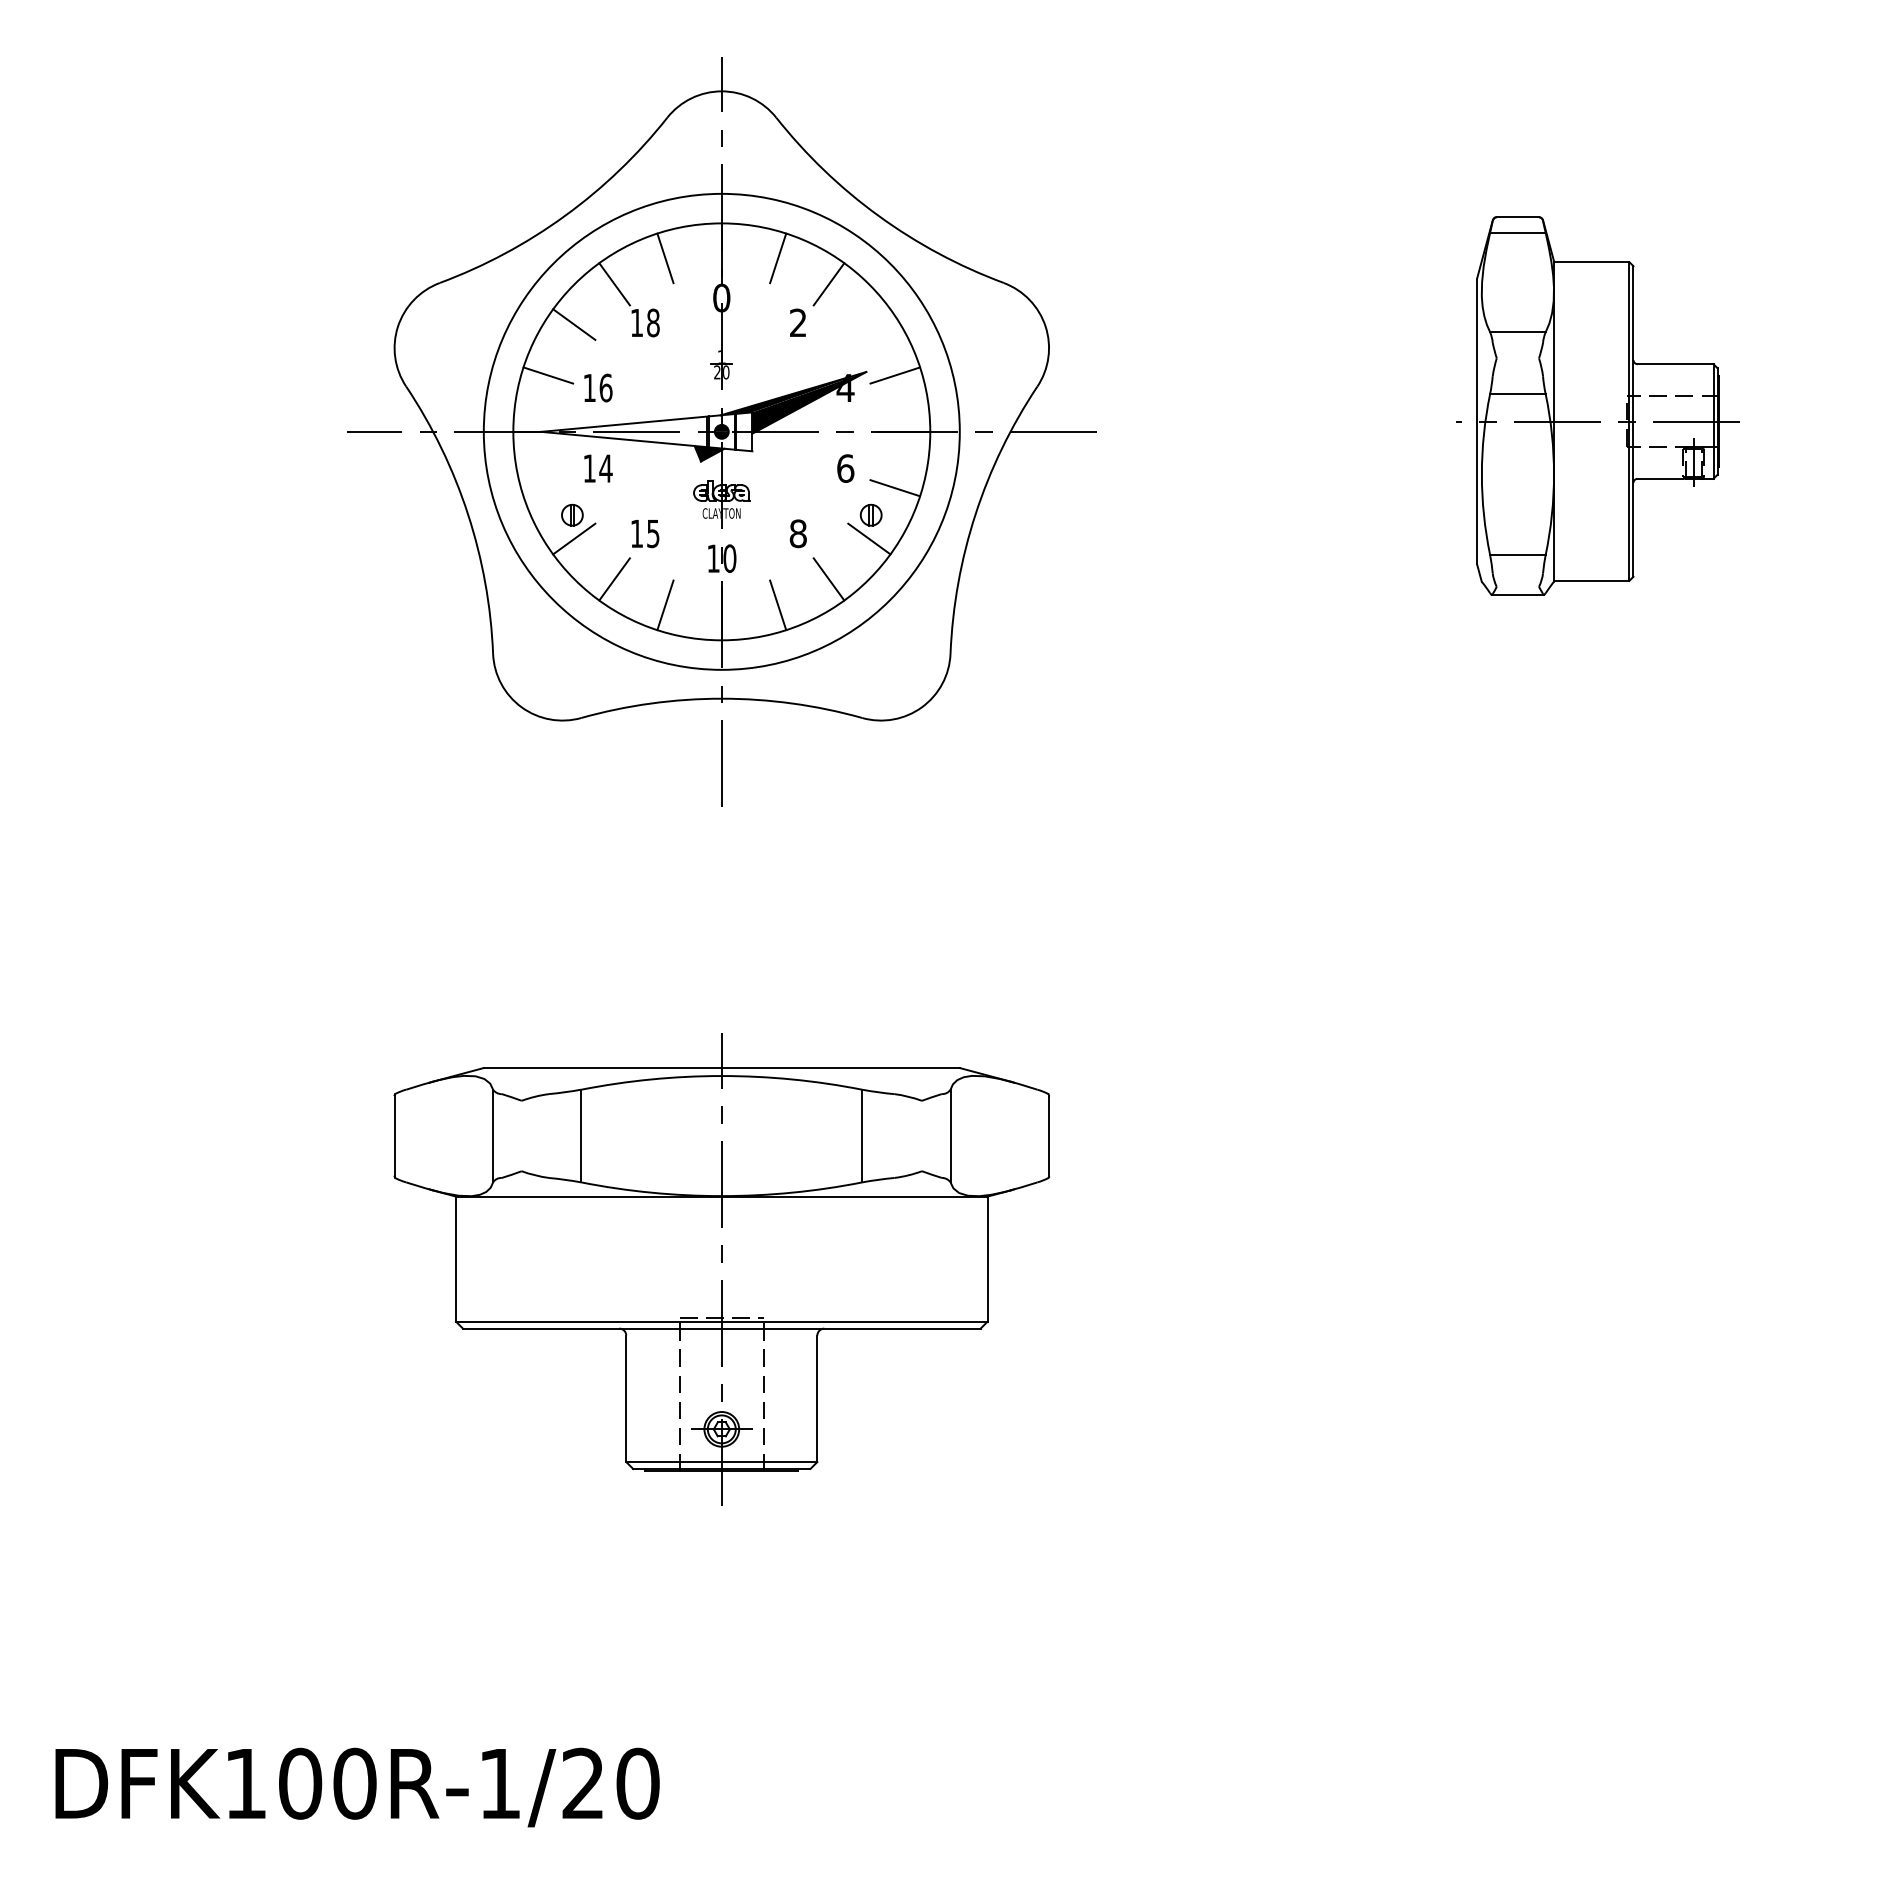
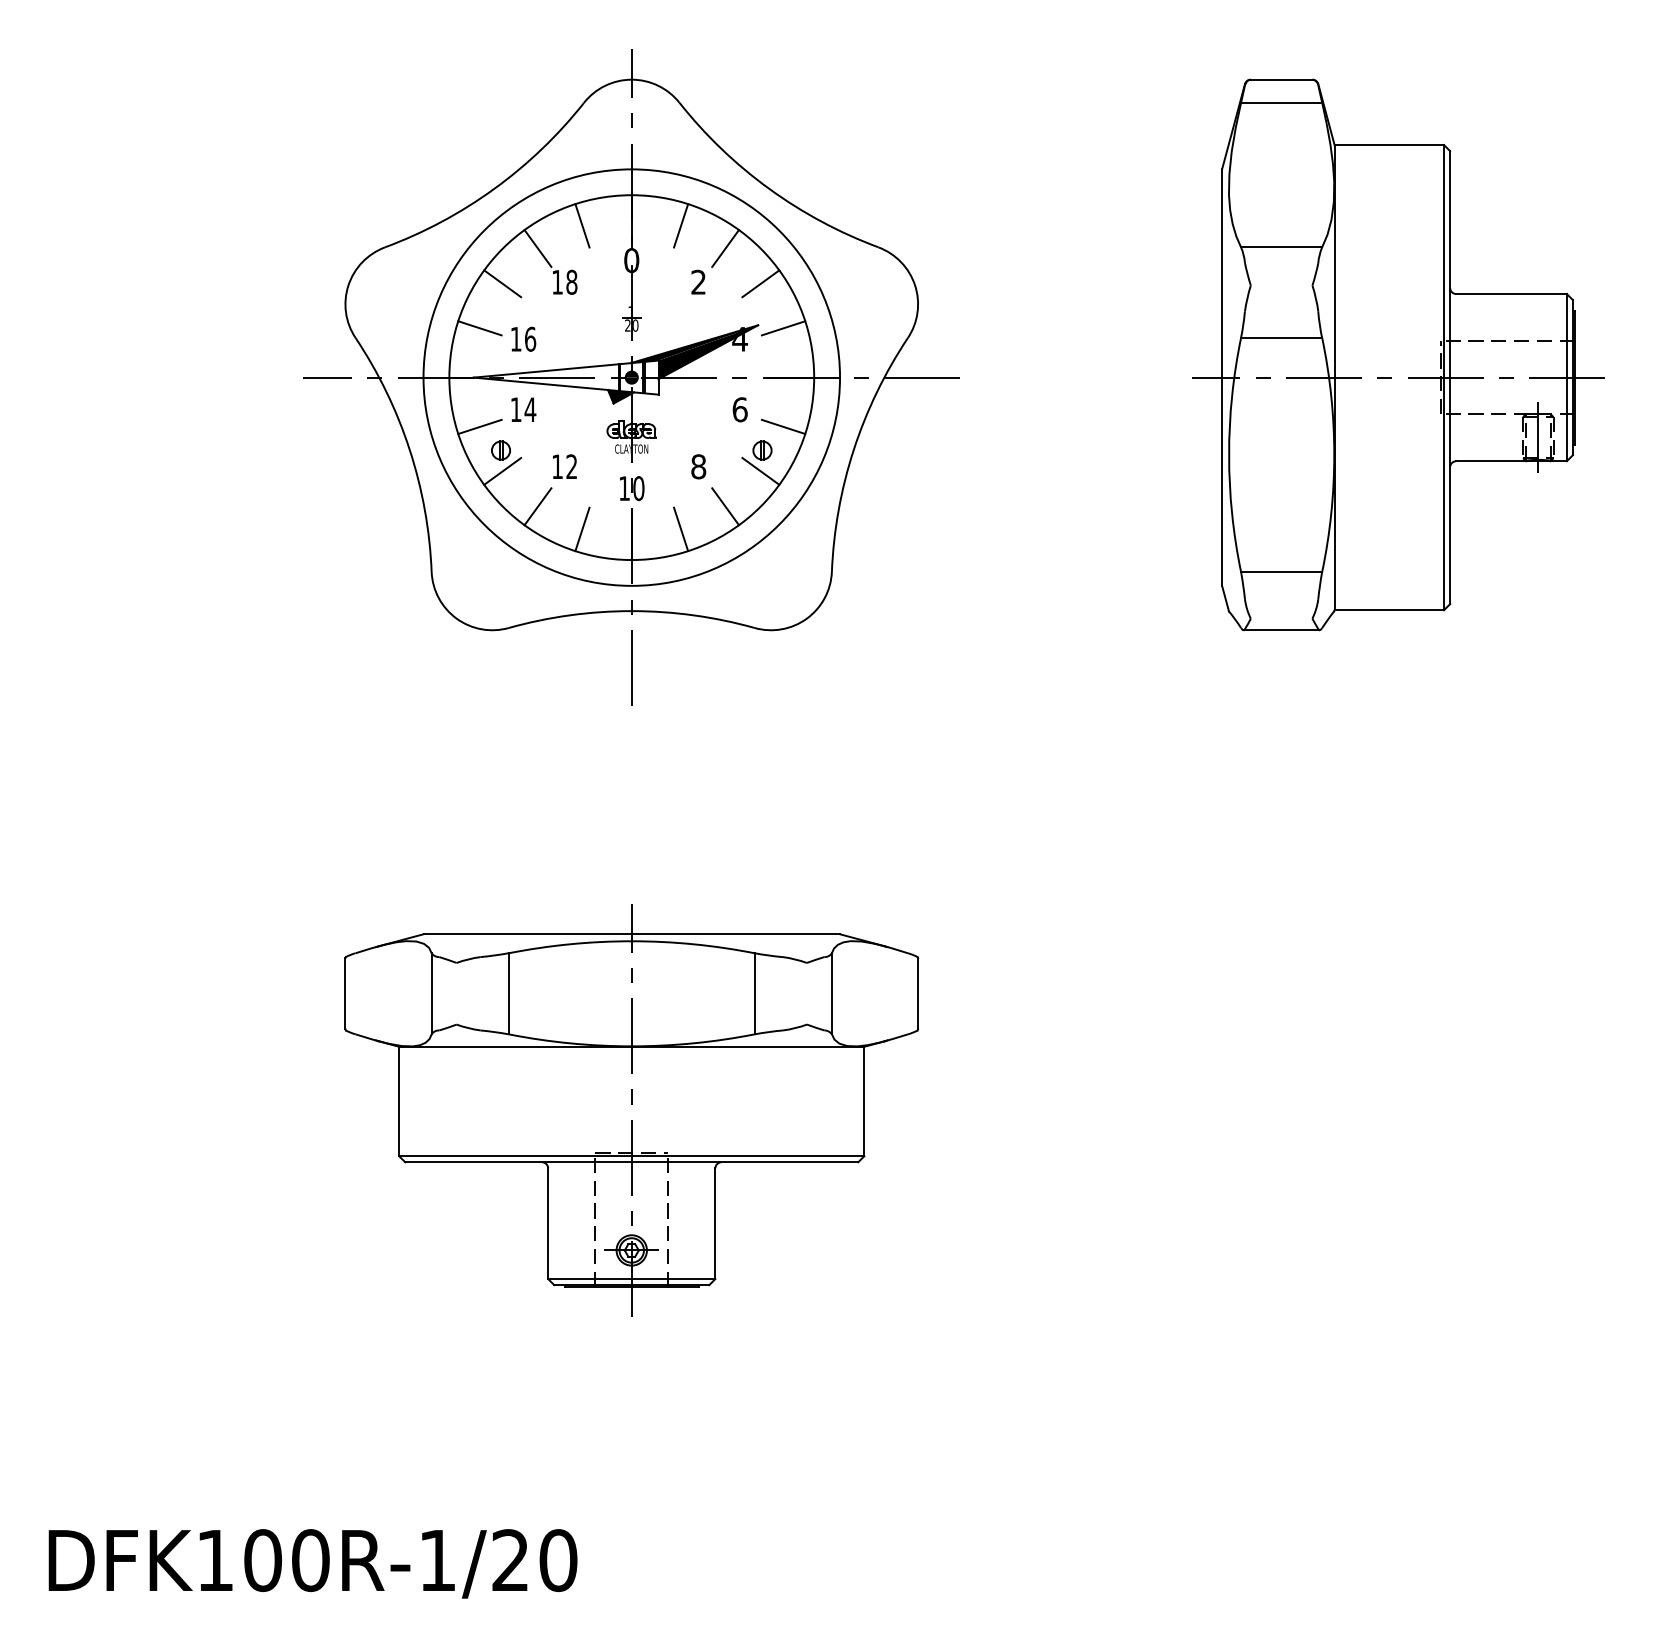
line: (869, 324) -> (761, 283), added
part: (1597, 405) -> (1398, 354), size x1.67
line: (548, 488) -> (480, 427), added
text: (653, 533) -> (572, 466), 15 -> 12

